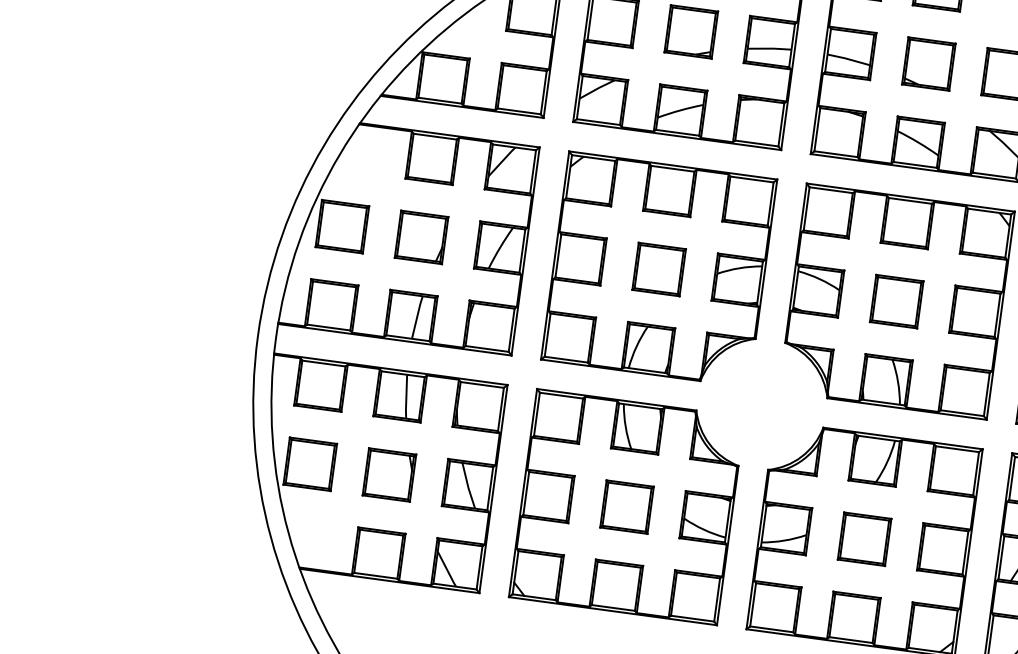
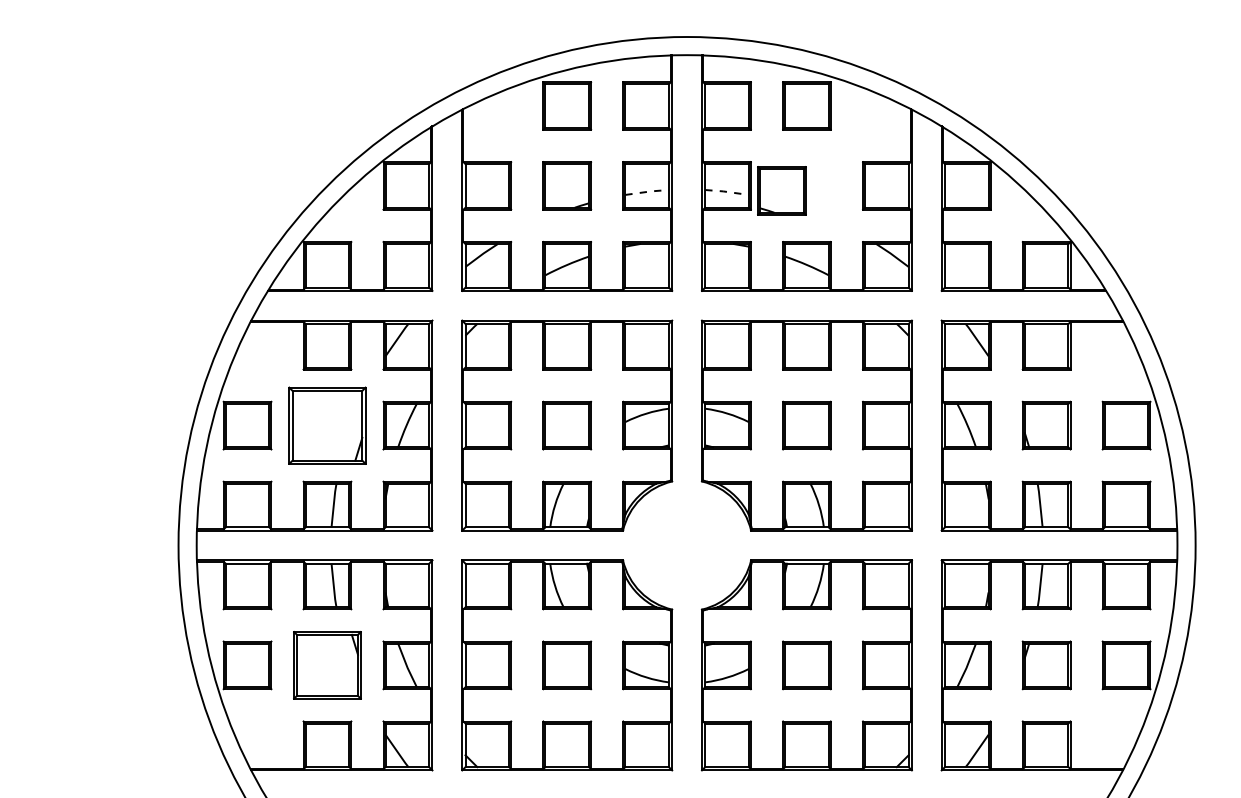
line: (771, 48) -> (648, 191), solid -> dashed
line: (849, 59) -> (727, 191), solid -> dashed
part: (928, 63) -> (781, 190), moved
part: (421, 237) -> (327, 425), size x1.6
part: (389, 475) -> (327, 665), size x1.4

